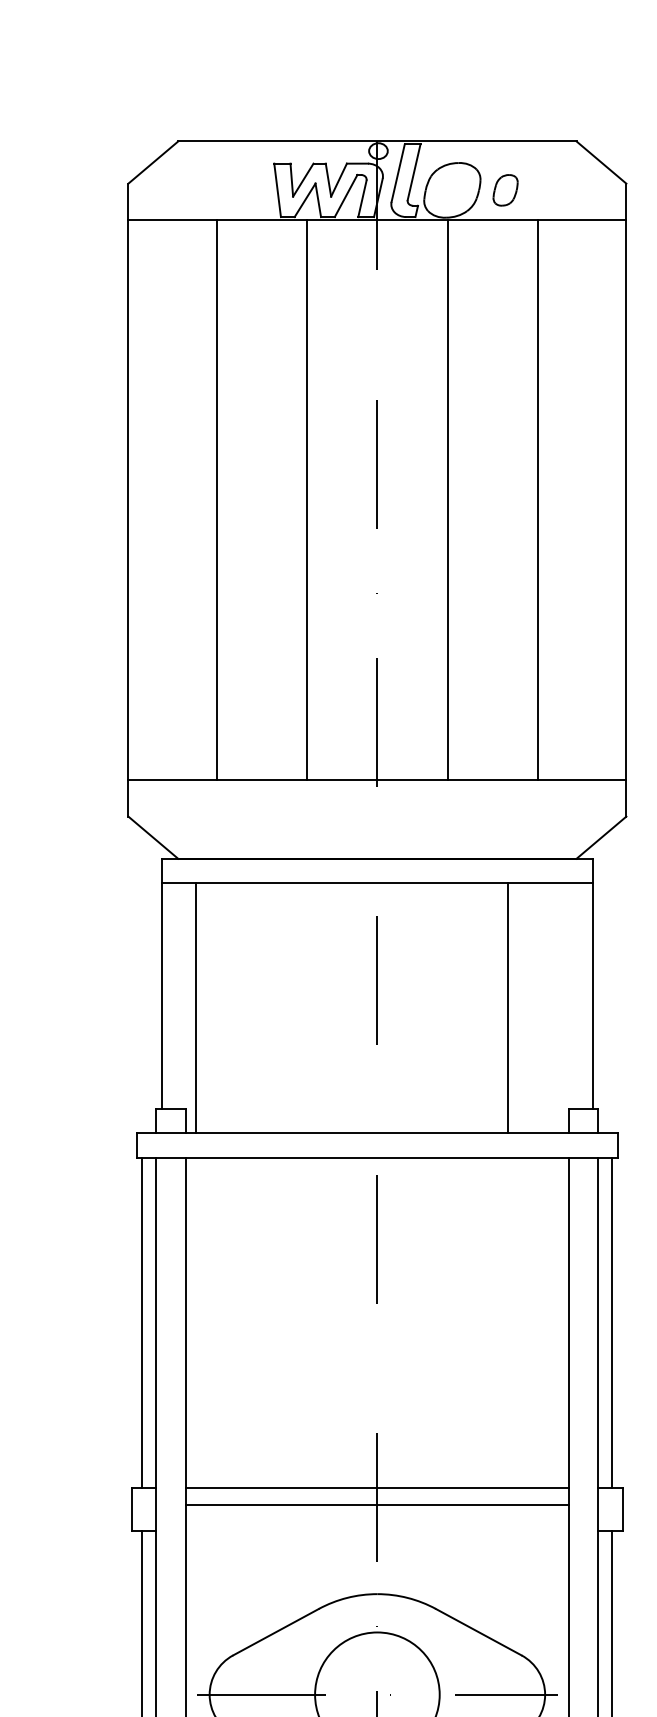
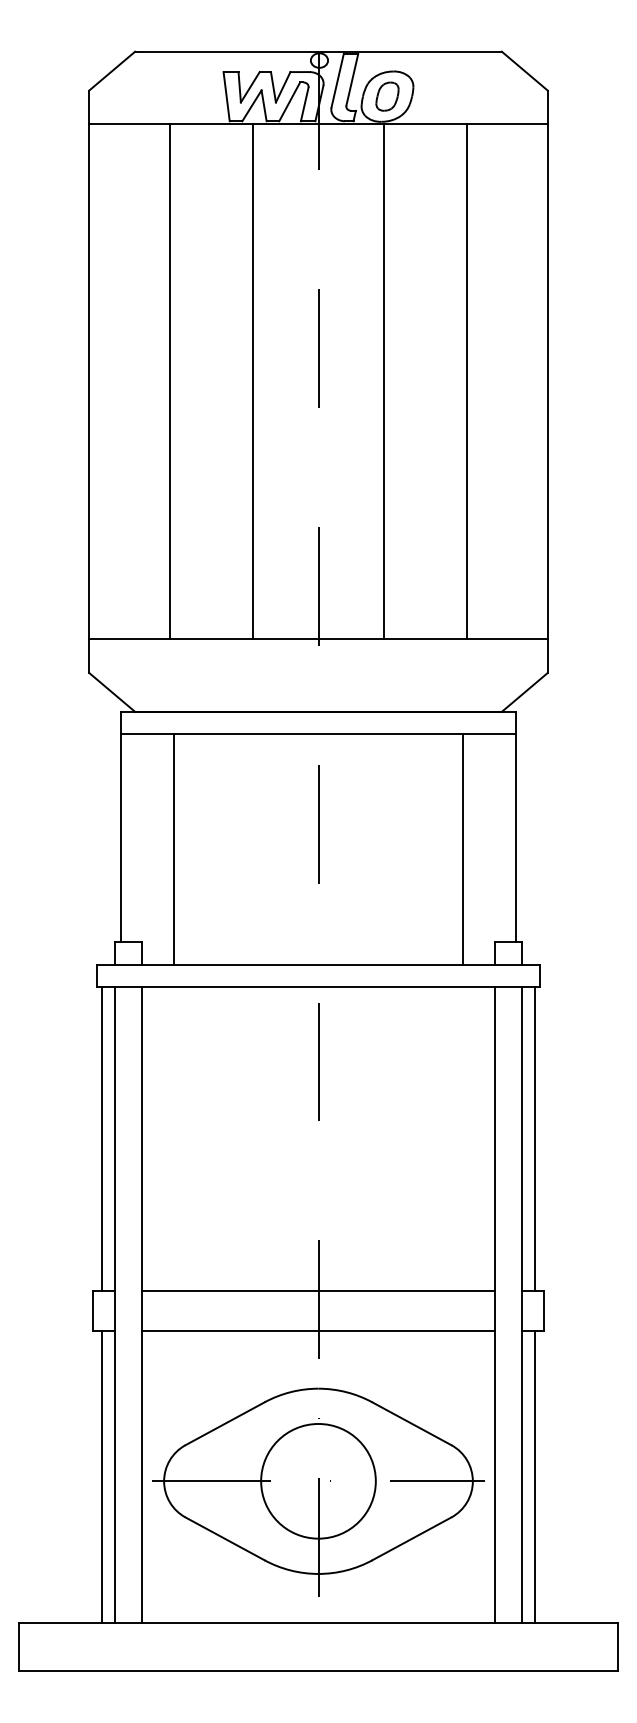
part: (505, 190) -> (387, 96), moved
line: (195, 1008) -> (174, 849), moved
line: (507, 1008) -> (462, 849), moved
line: (377, 1505) -> (318, 1331), moved

